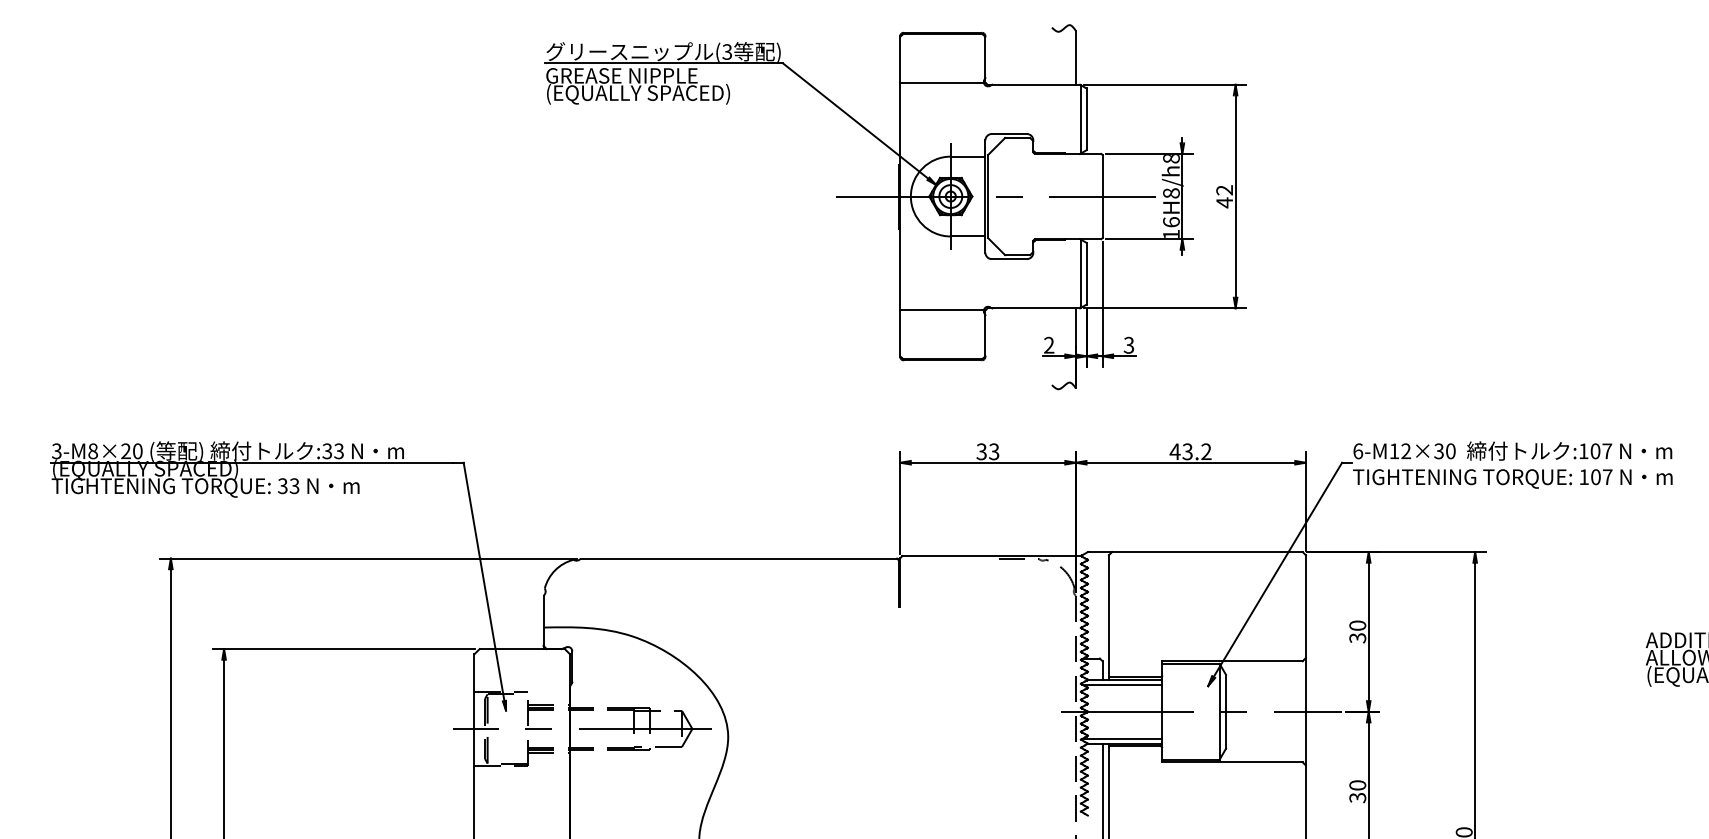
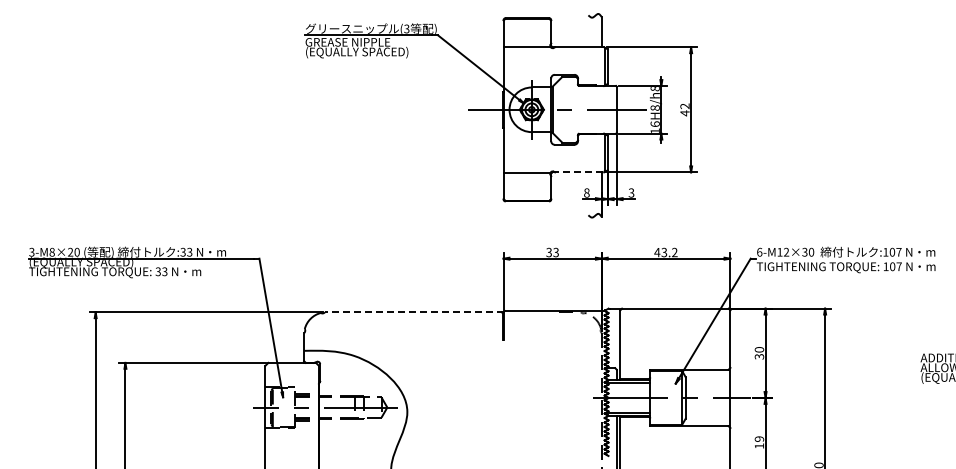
line: (1034, 308) -> (578, 172), solid -> dashed
text: (1048, 344) -> (586, 192), 2 -> 8
line: (739, 558) -> (413, 312), solid -> dashed
text: (1357, 791) -> (759, 442), 30 -> 19

